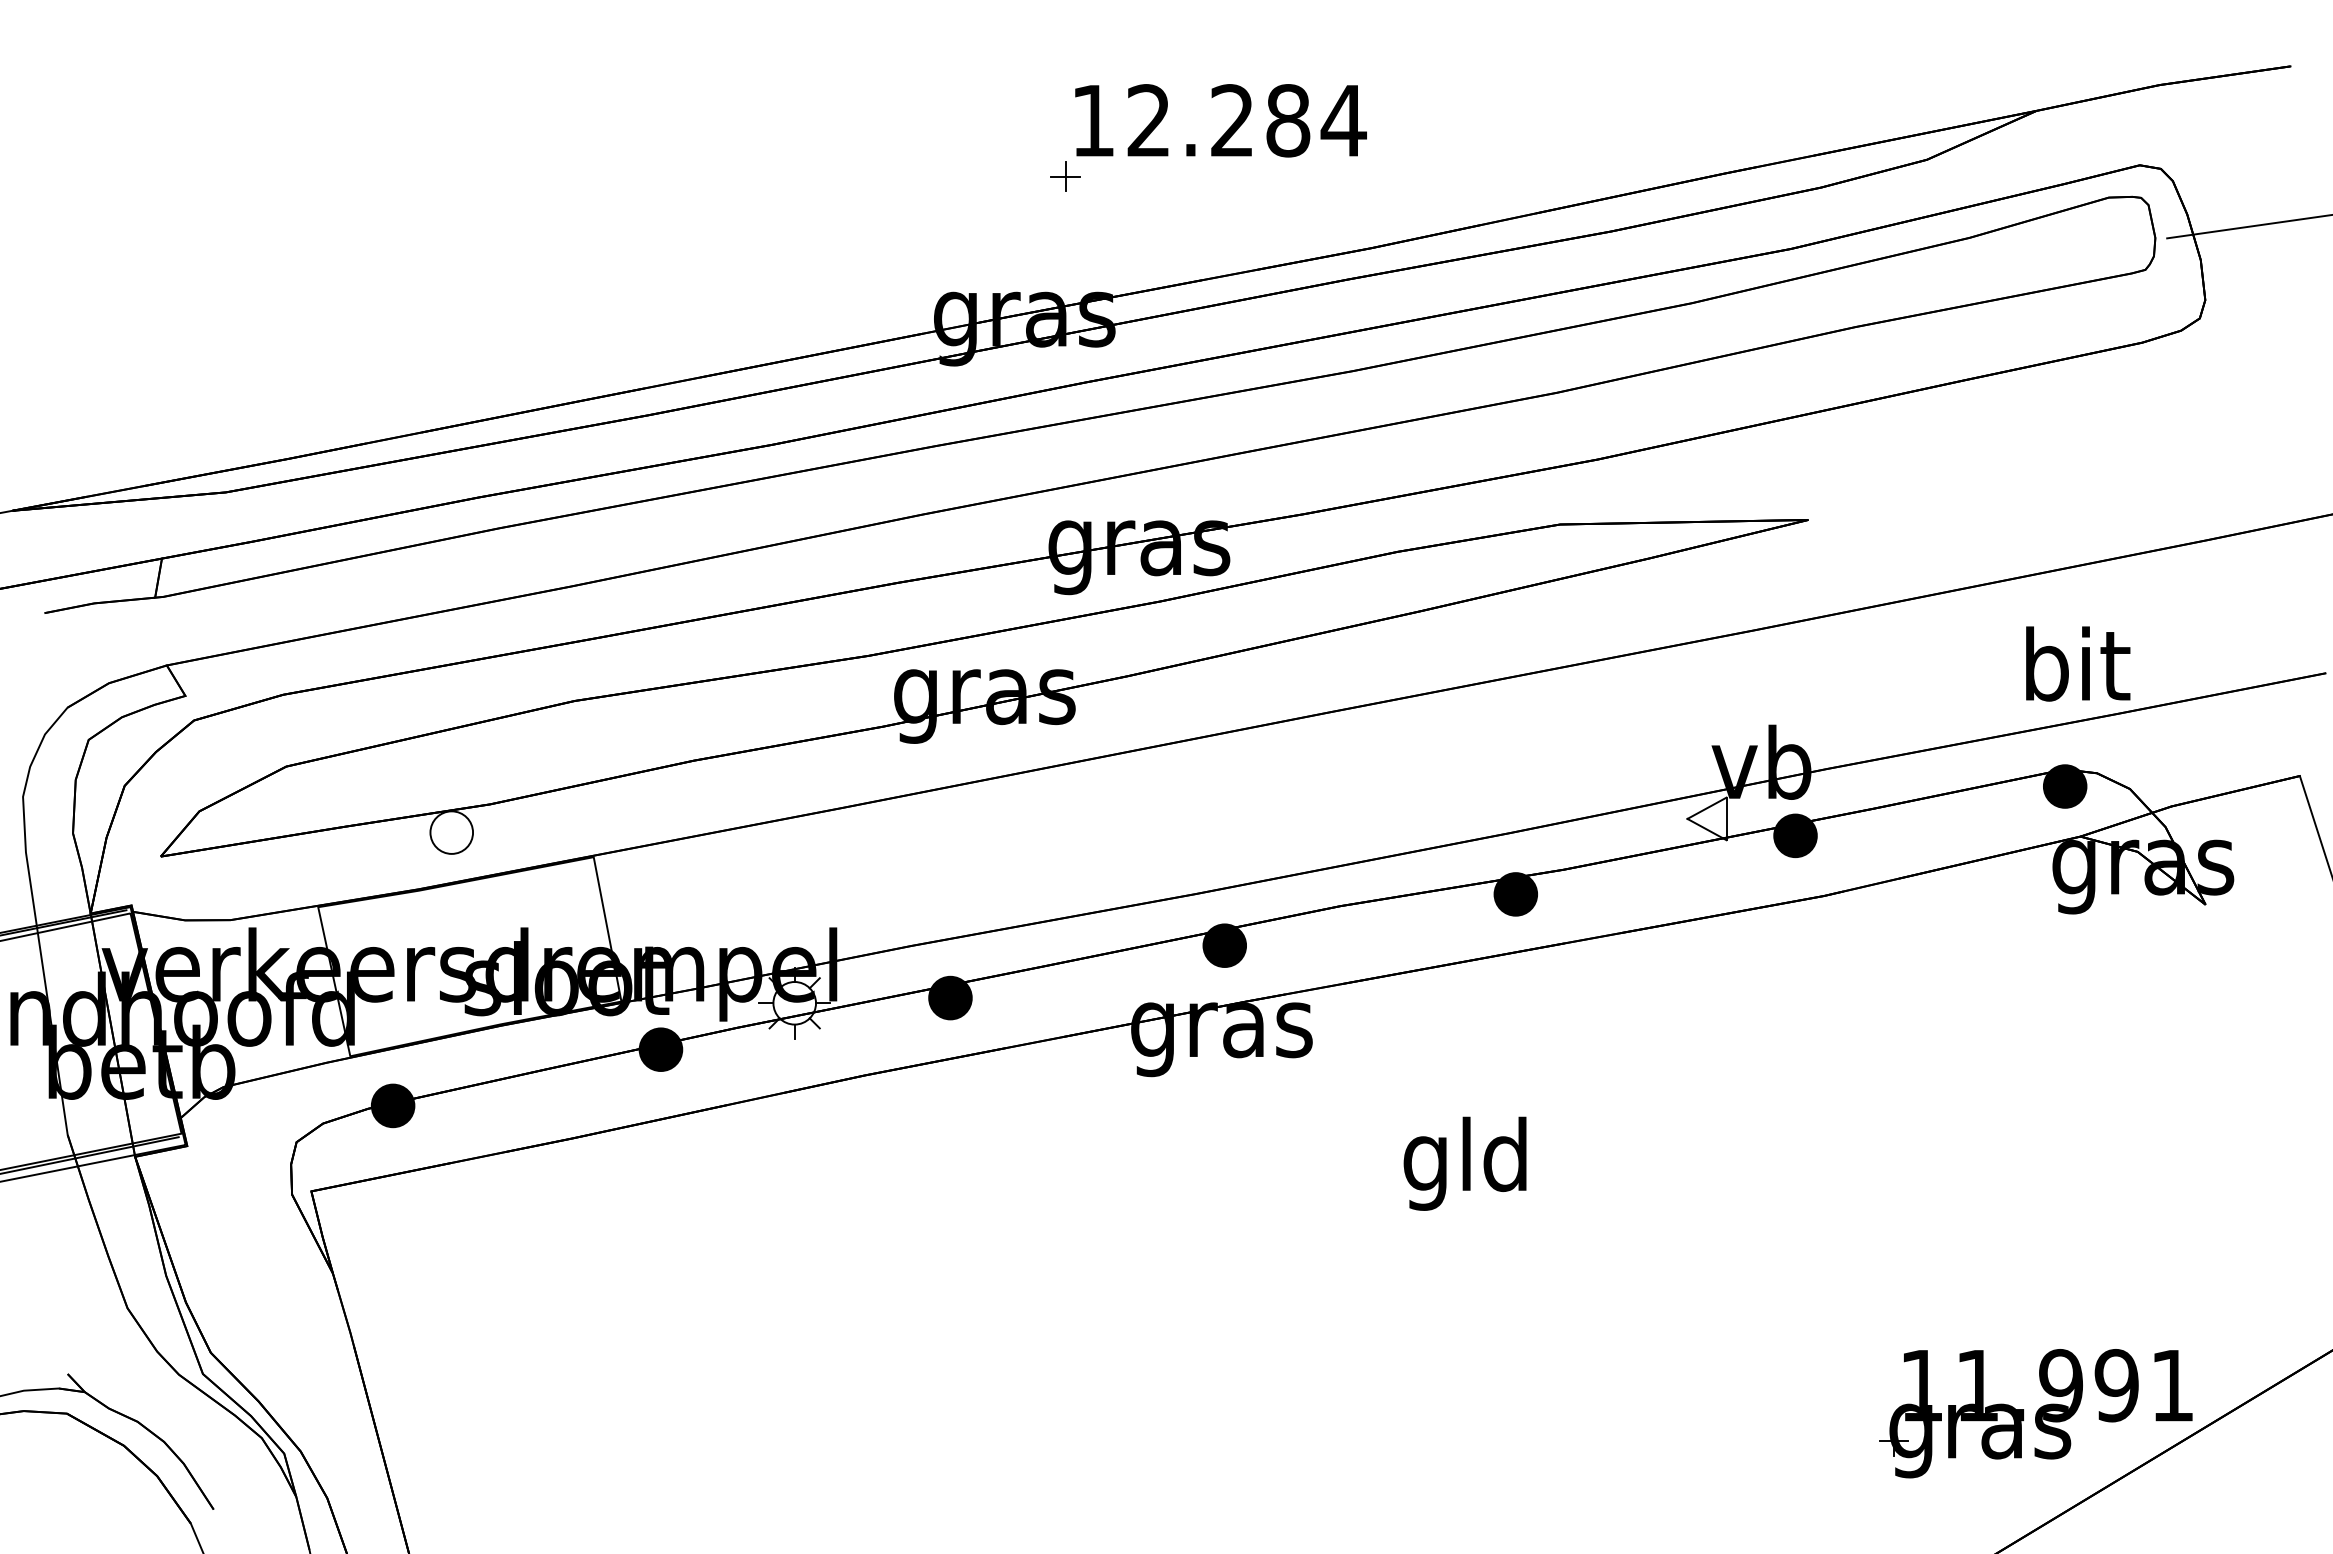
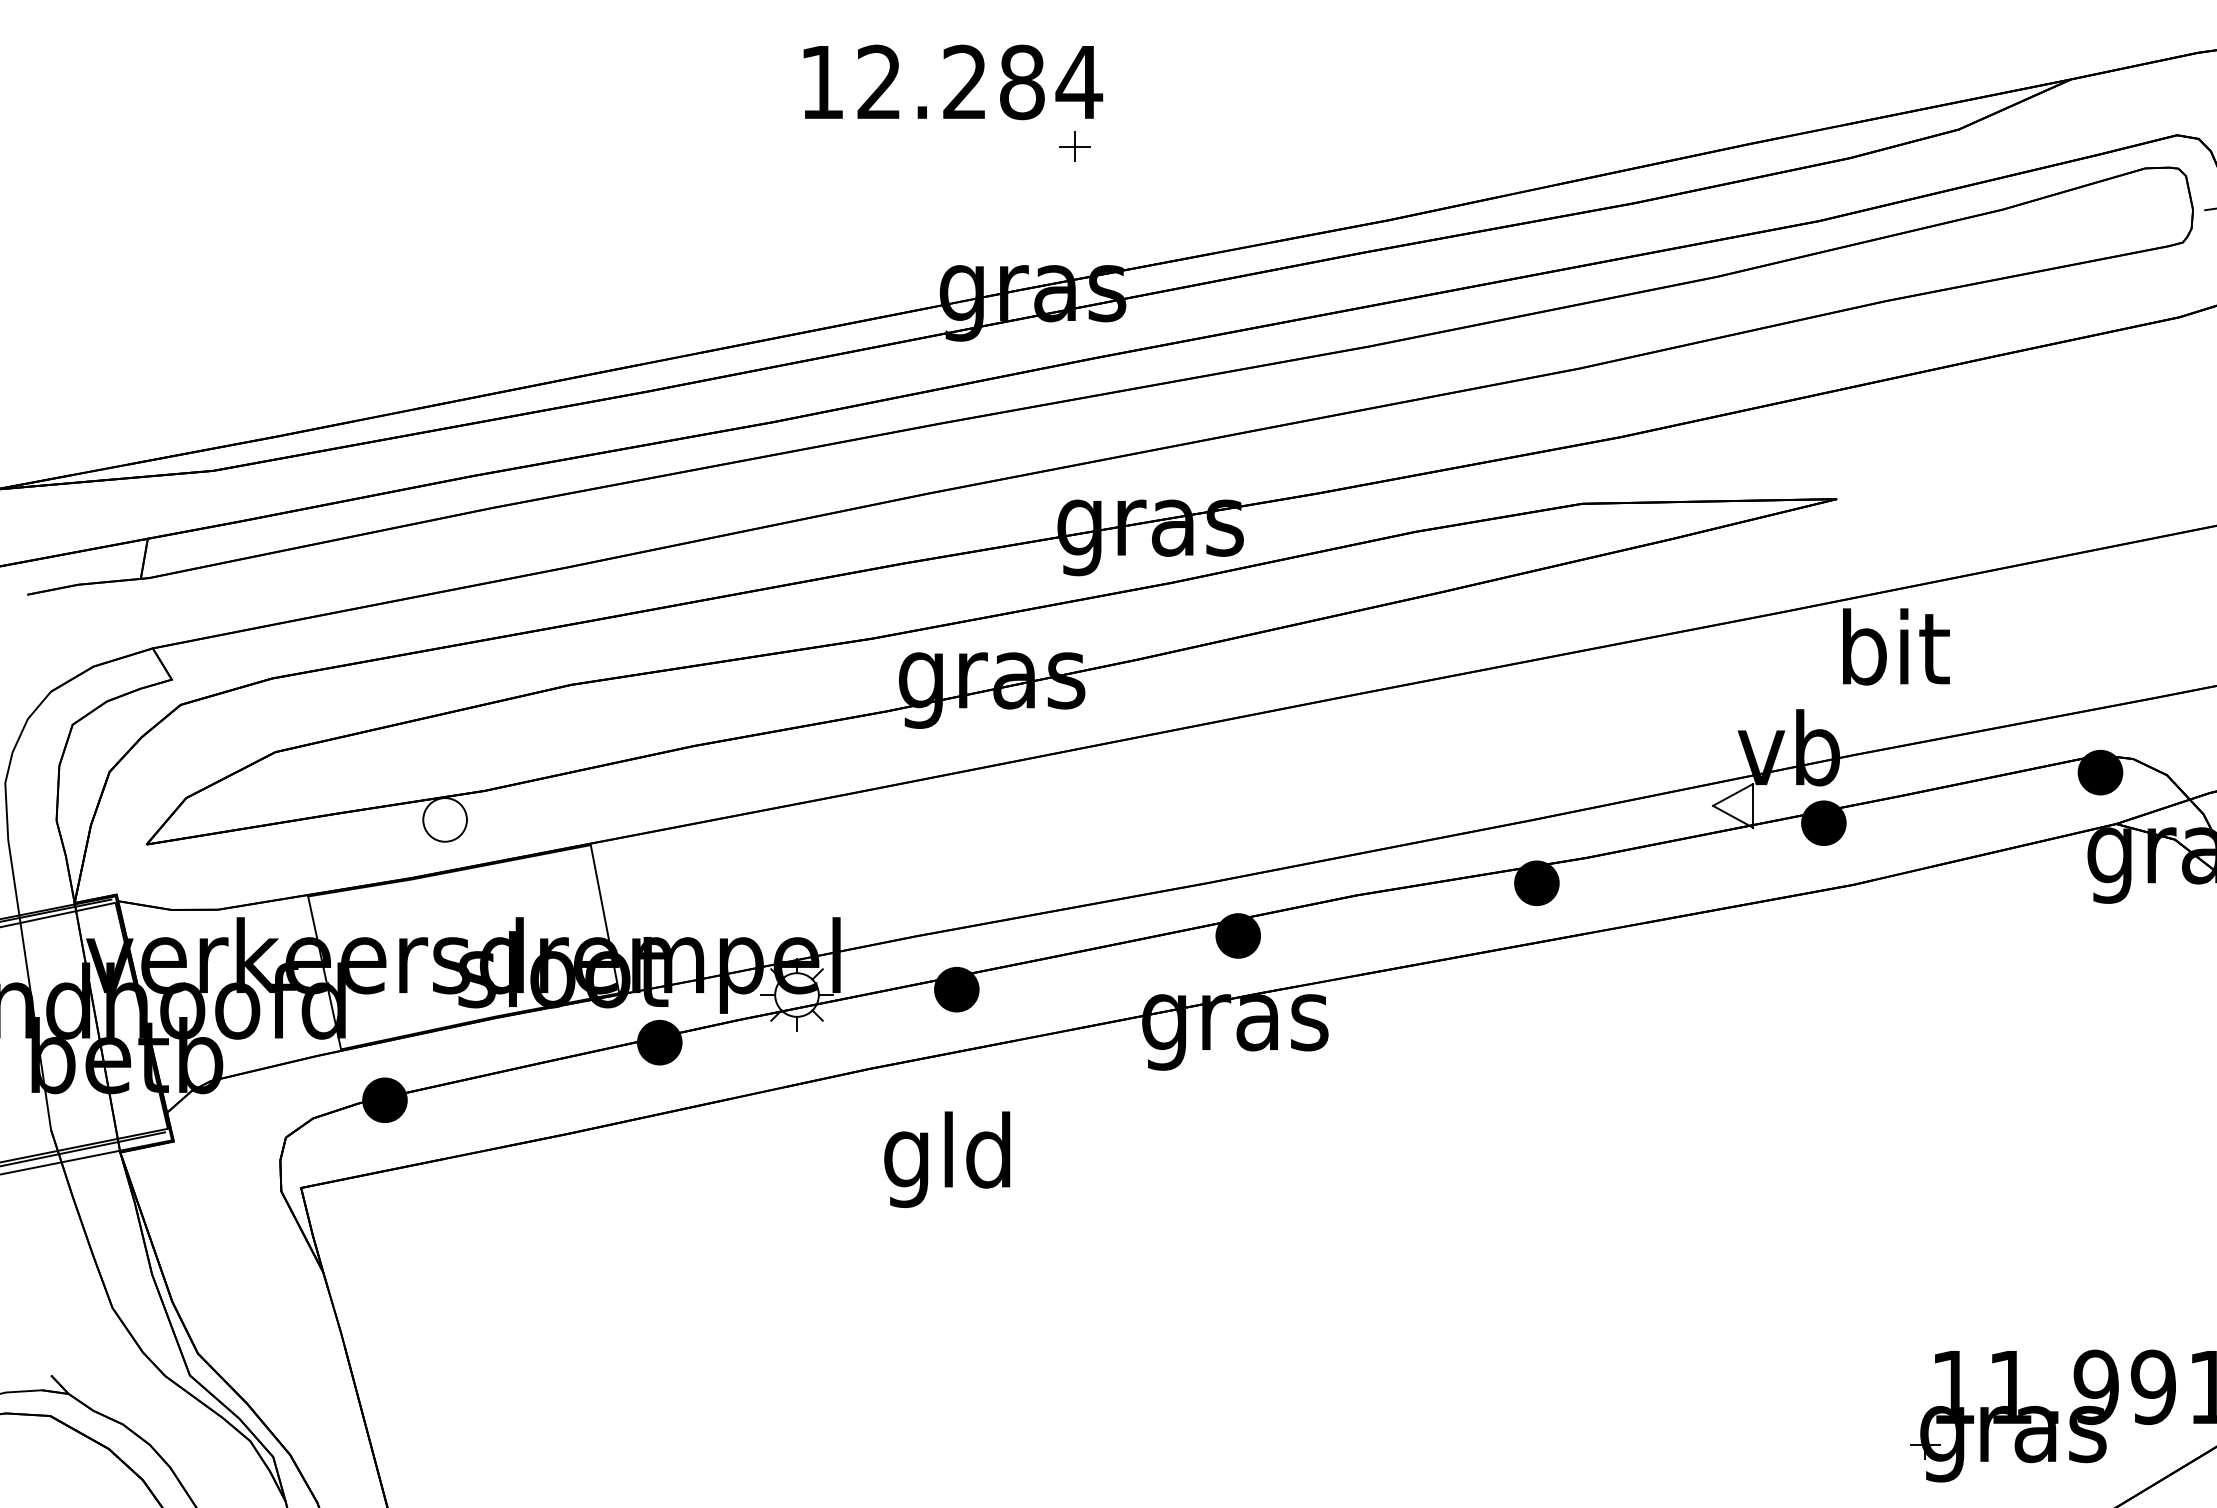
text: (1220, 120) -> (952, 82), moved
text: (2078, 663) -> (1896, 646), moved
text: (1464, 1163) -> (946, 1159), moved

